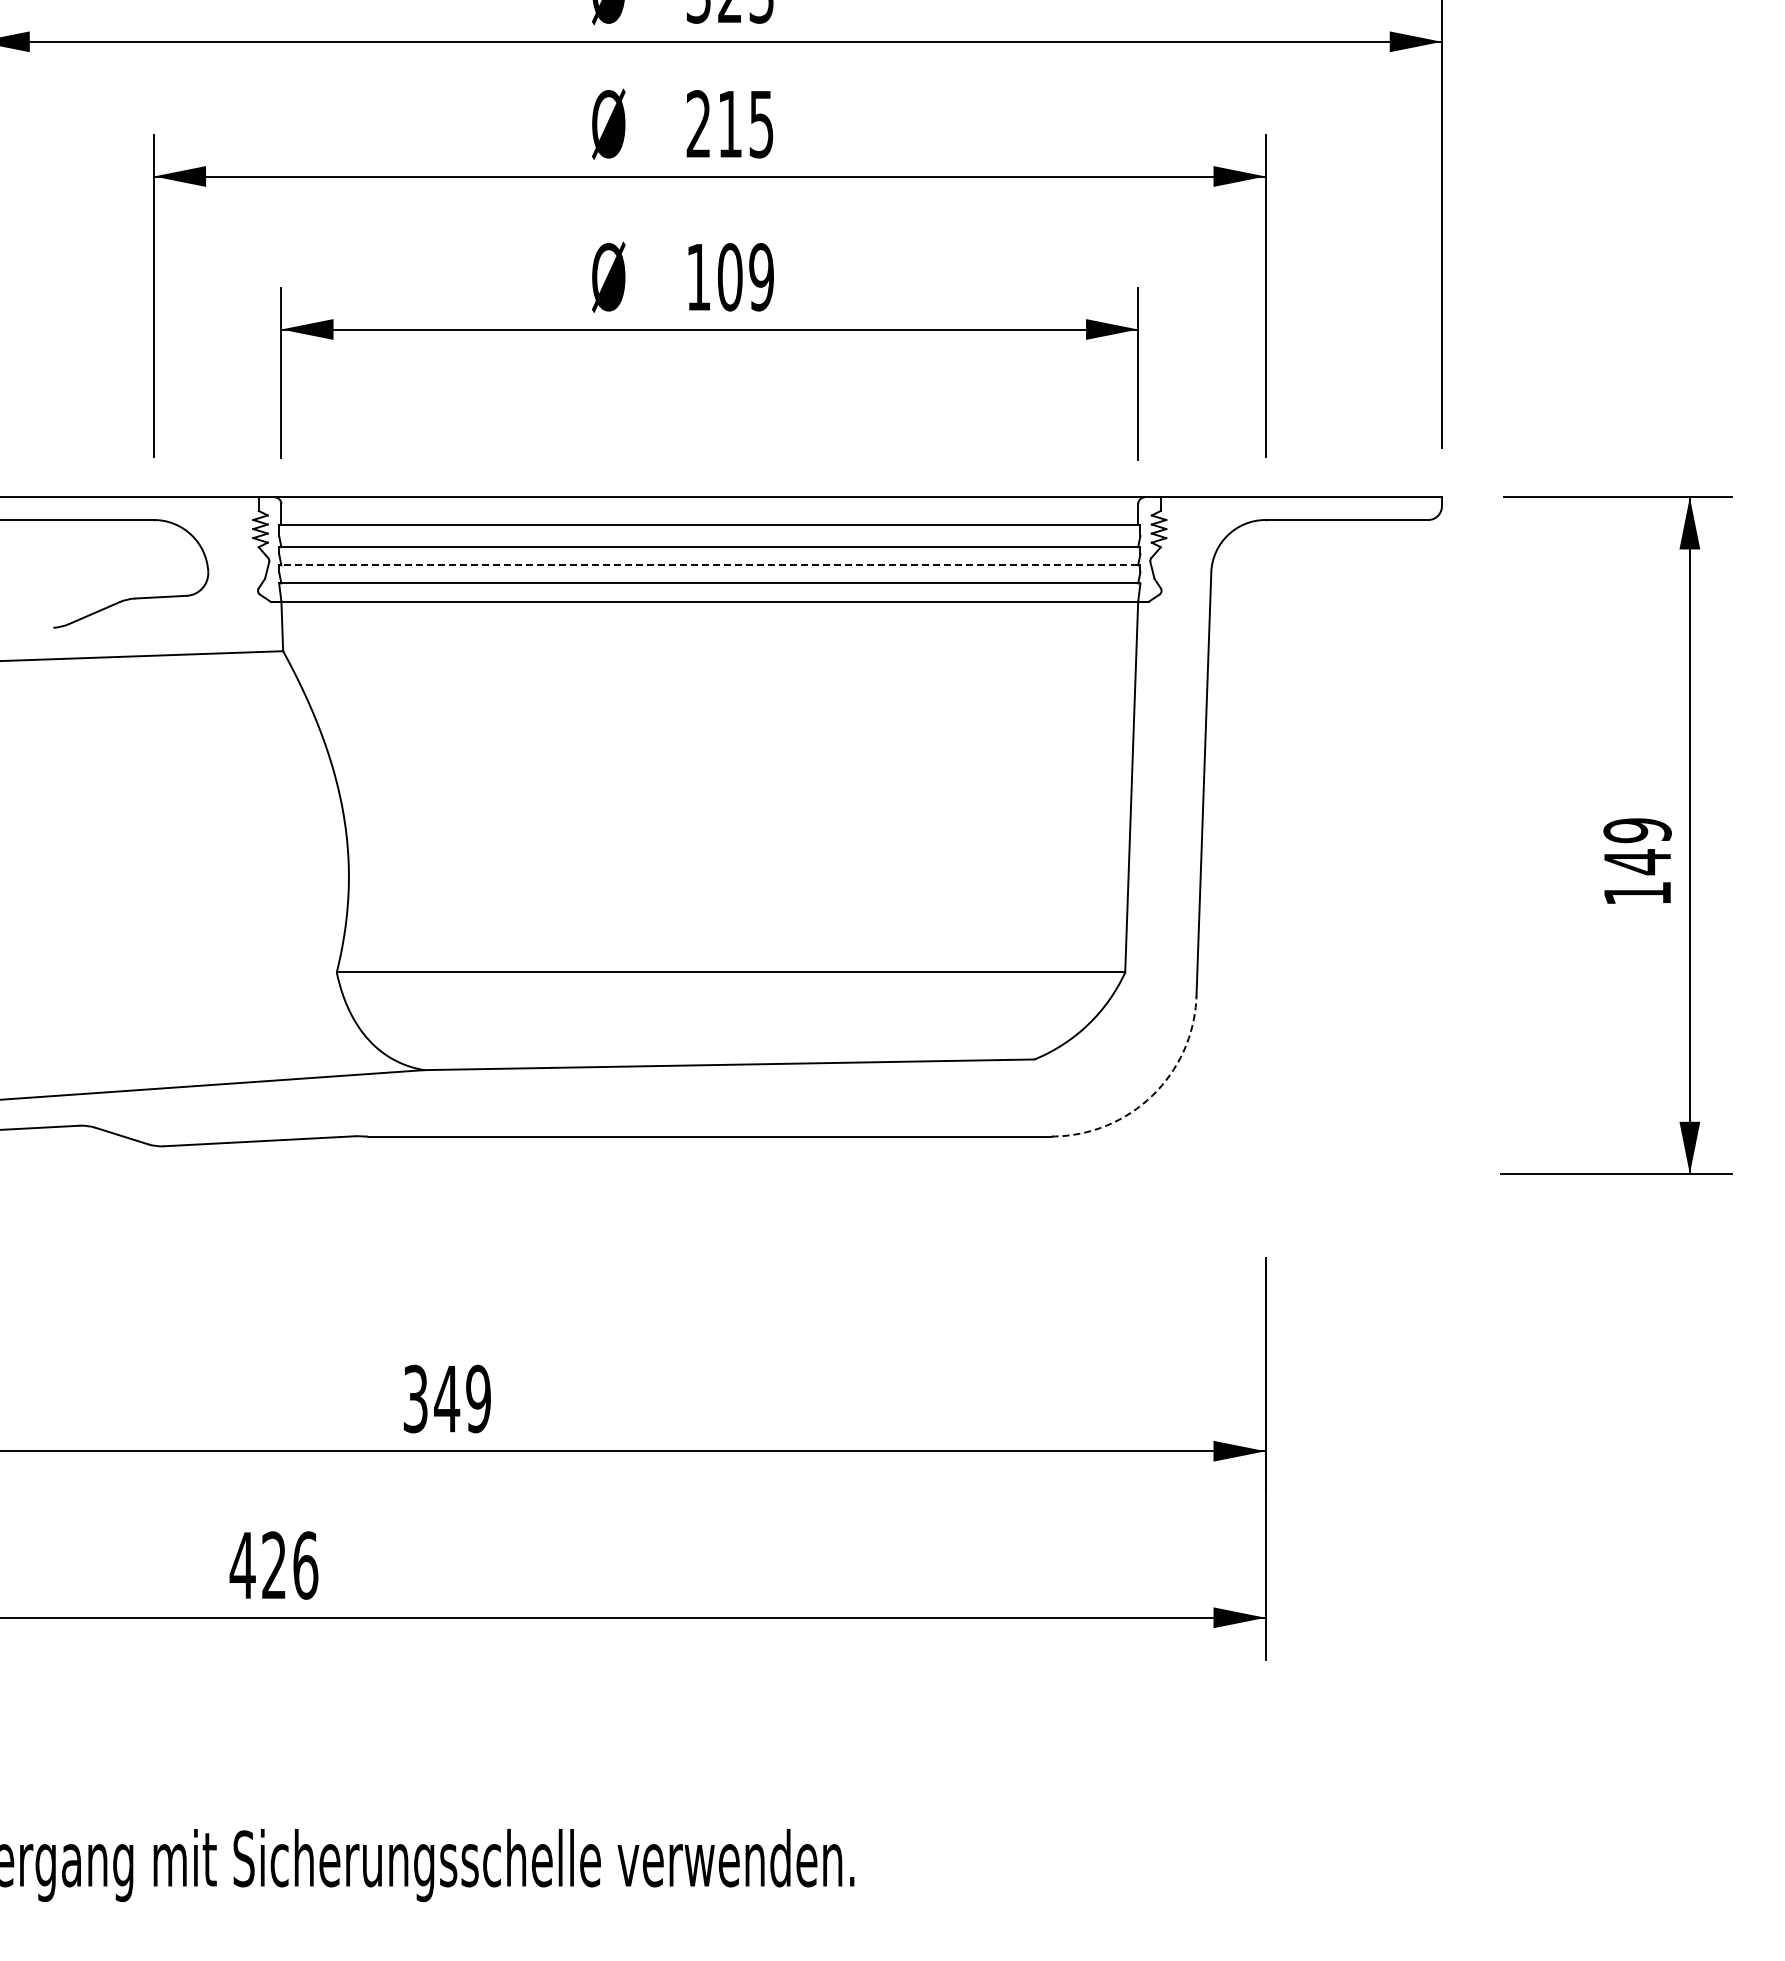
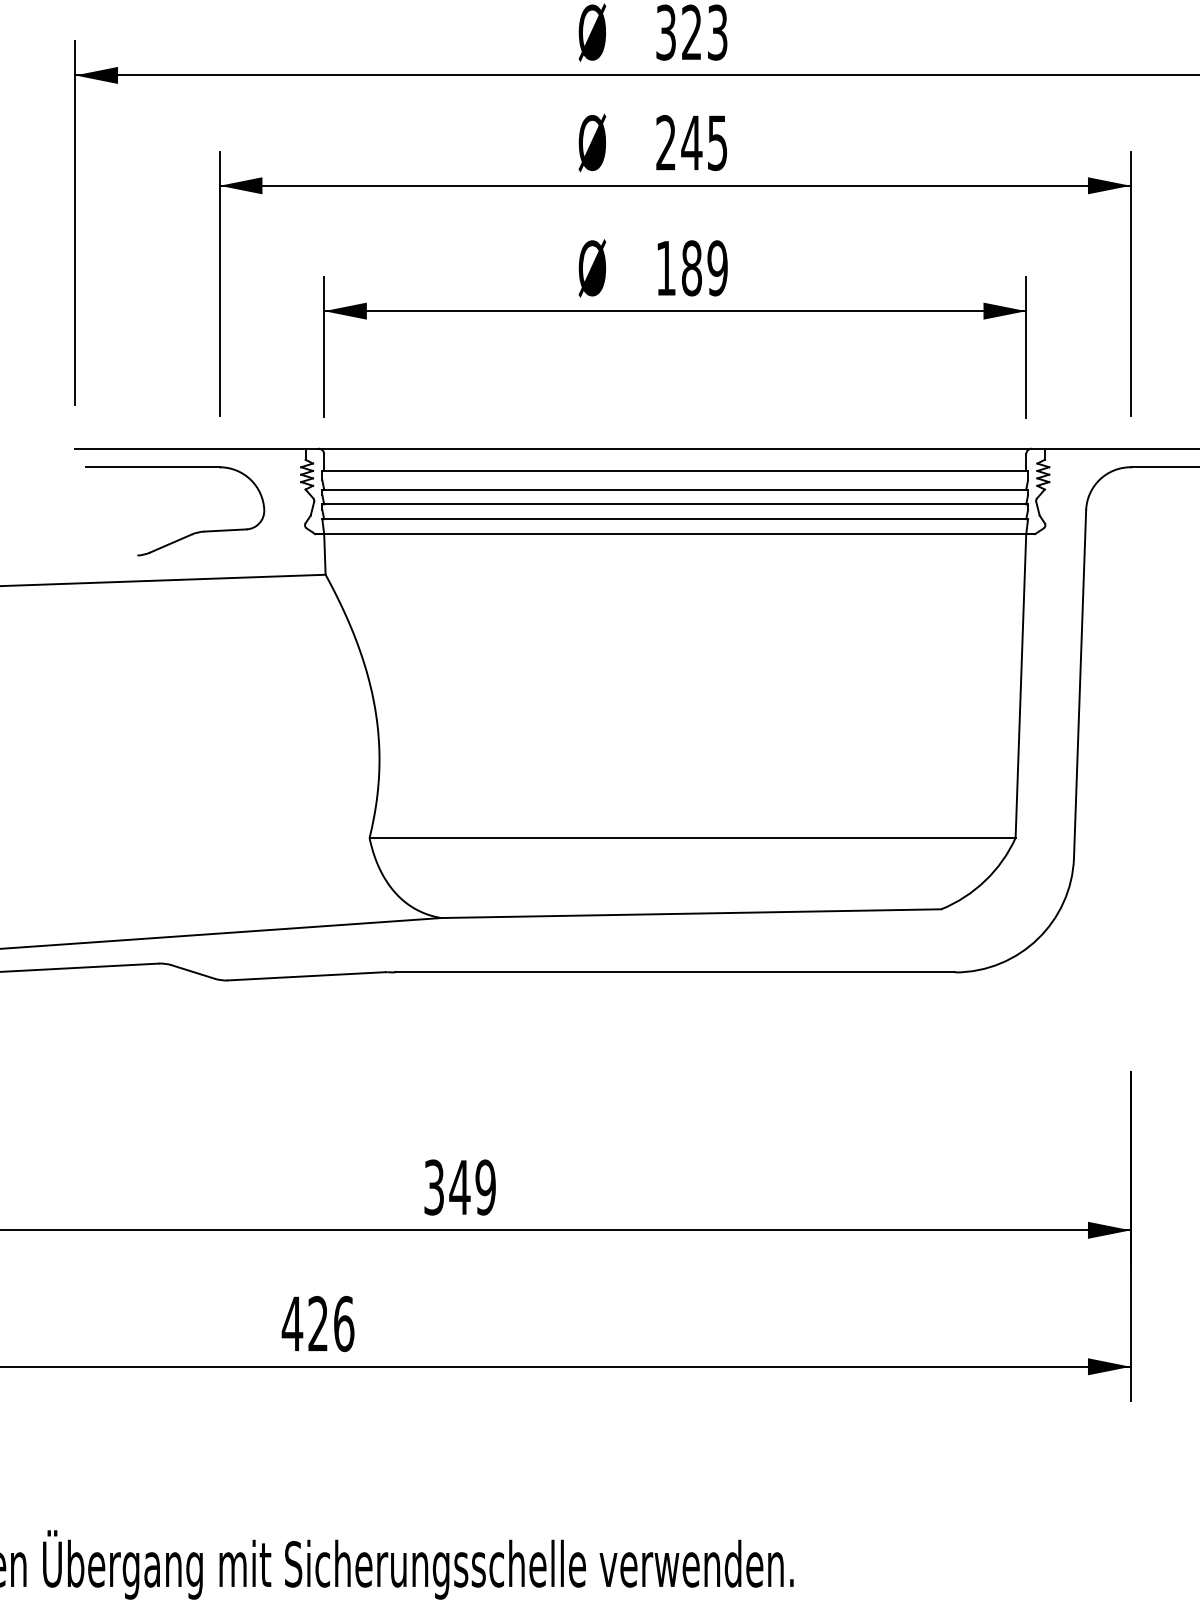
text: (730, 124) -> (692, 143), 215 -> 245
text: (729, 277) -> (691, 268), 109 -> 189
line: (709, 565) -> (674, 504), dashed -> solid
arc: (1152, 1095) -> (1037, 938), dashed -> solid

